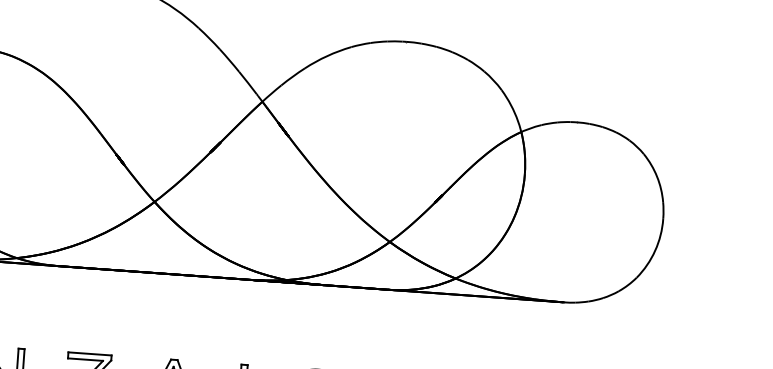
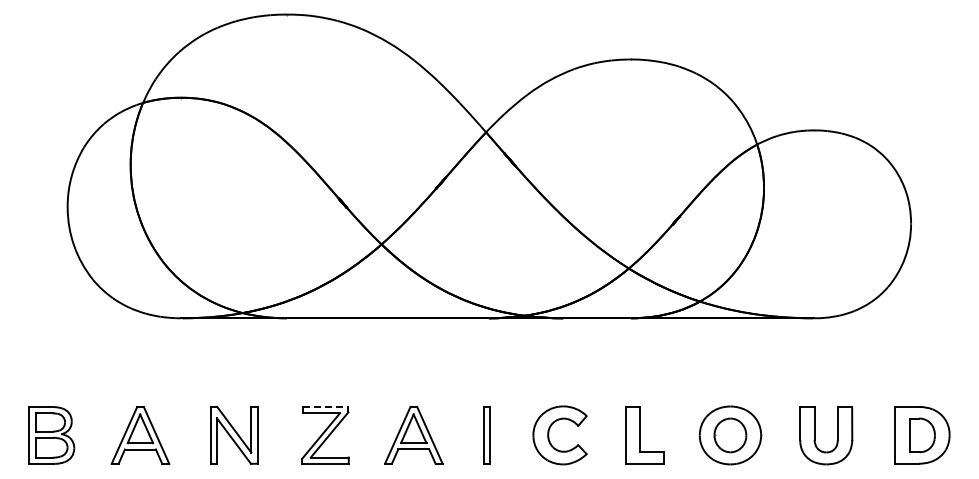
line: (89, 354) -> (325, 407), solid -> dashed

